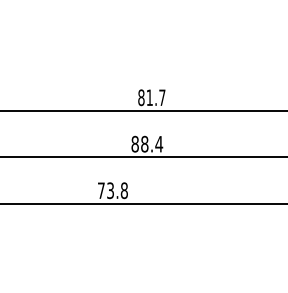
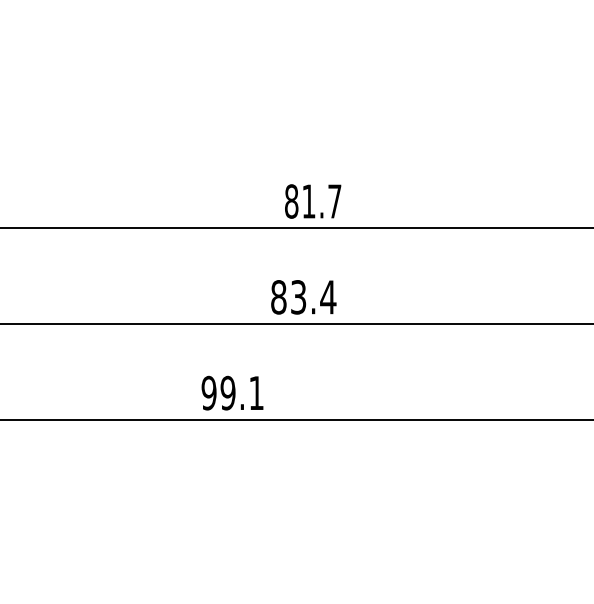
text: (144, 144) -> (298, 297), 88.4 -> 83.4
text: (112, 190) -> (232, 392), 73.8 -> 99.1

